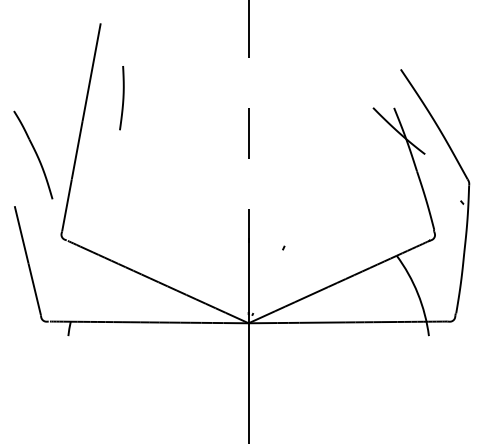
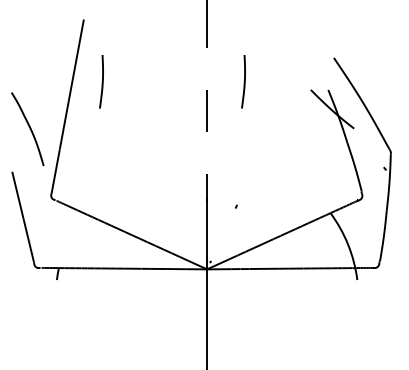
curve: (293, 97) -> (244, 81), added

